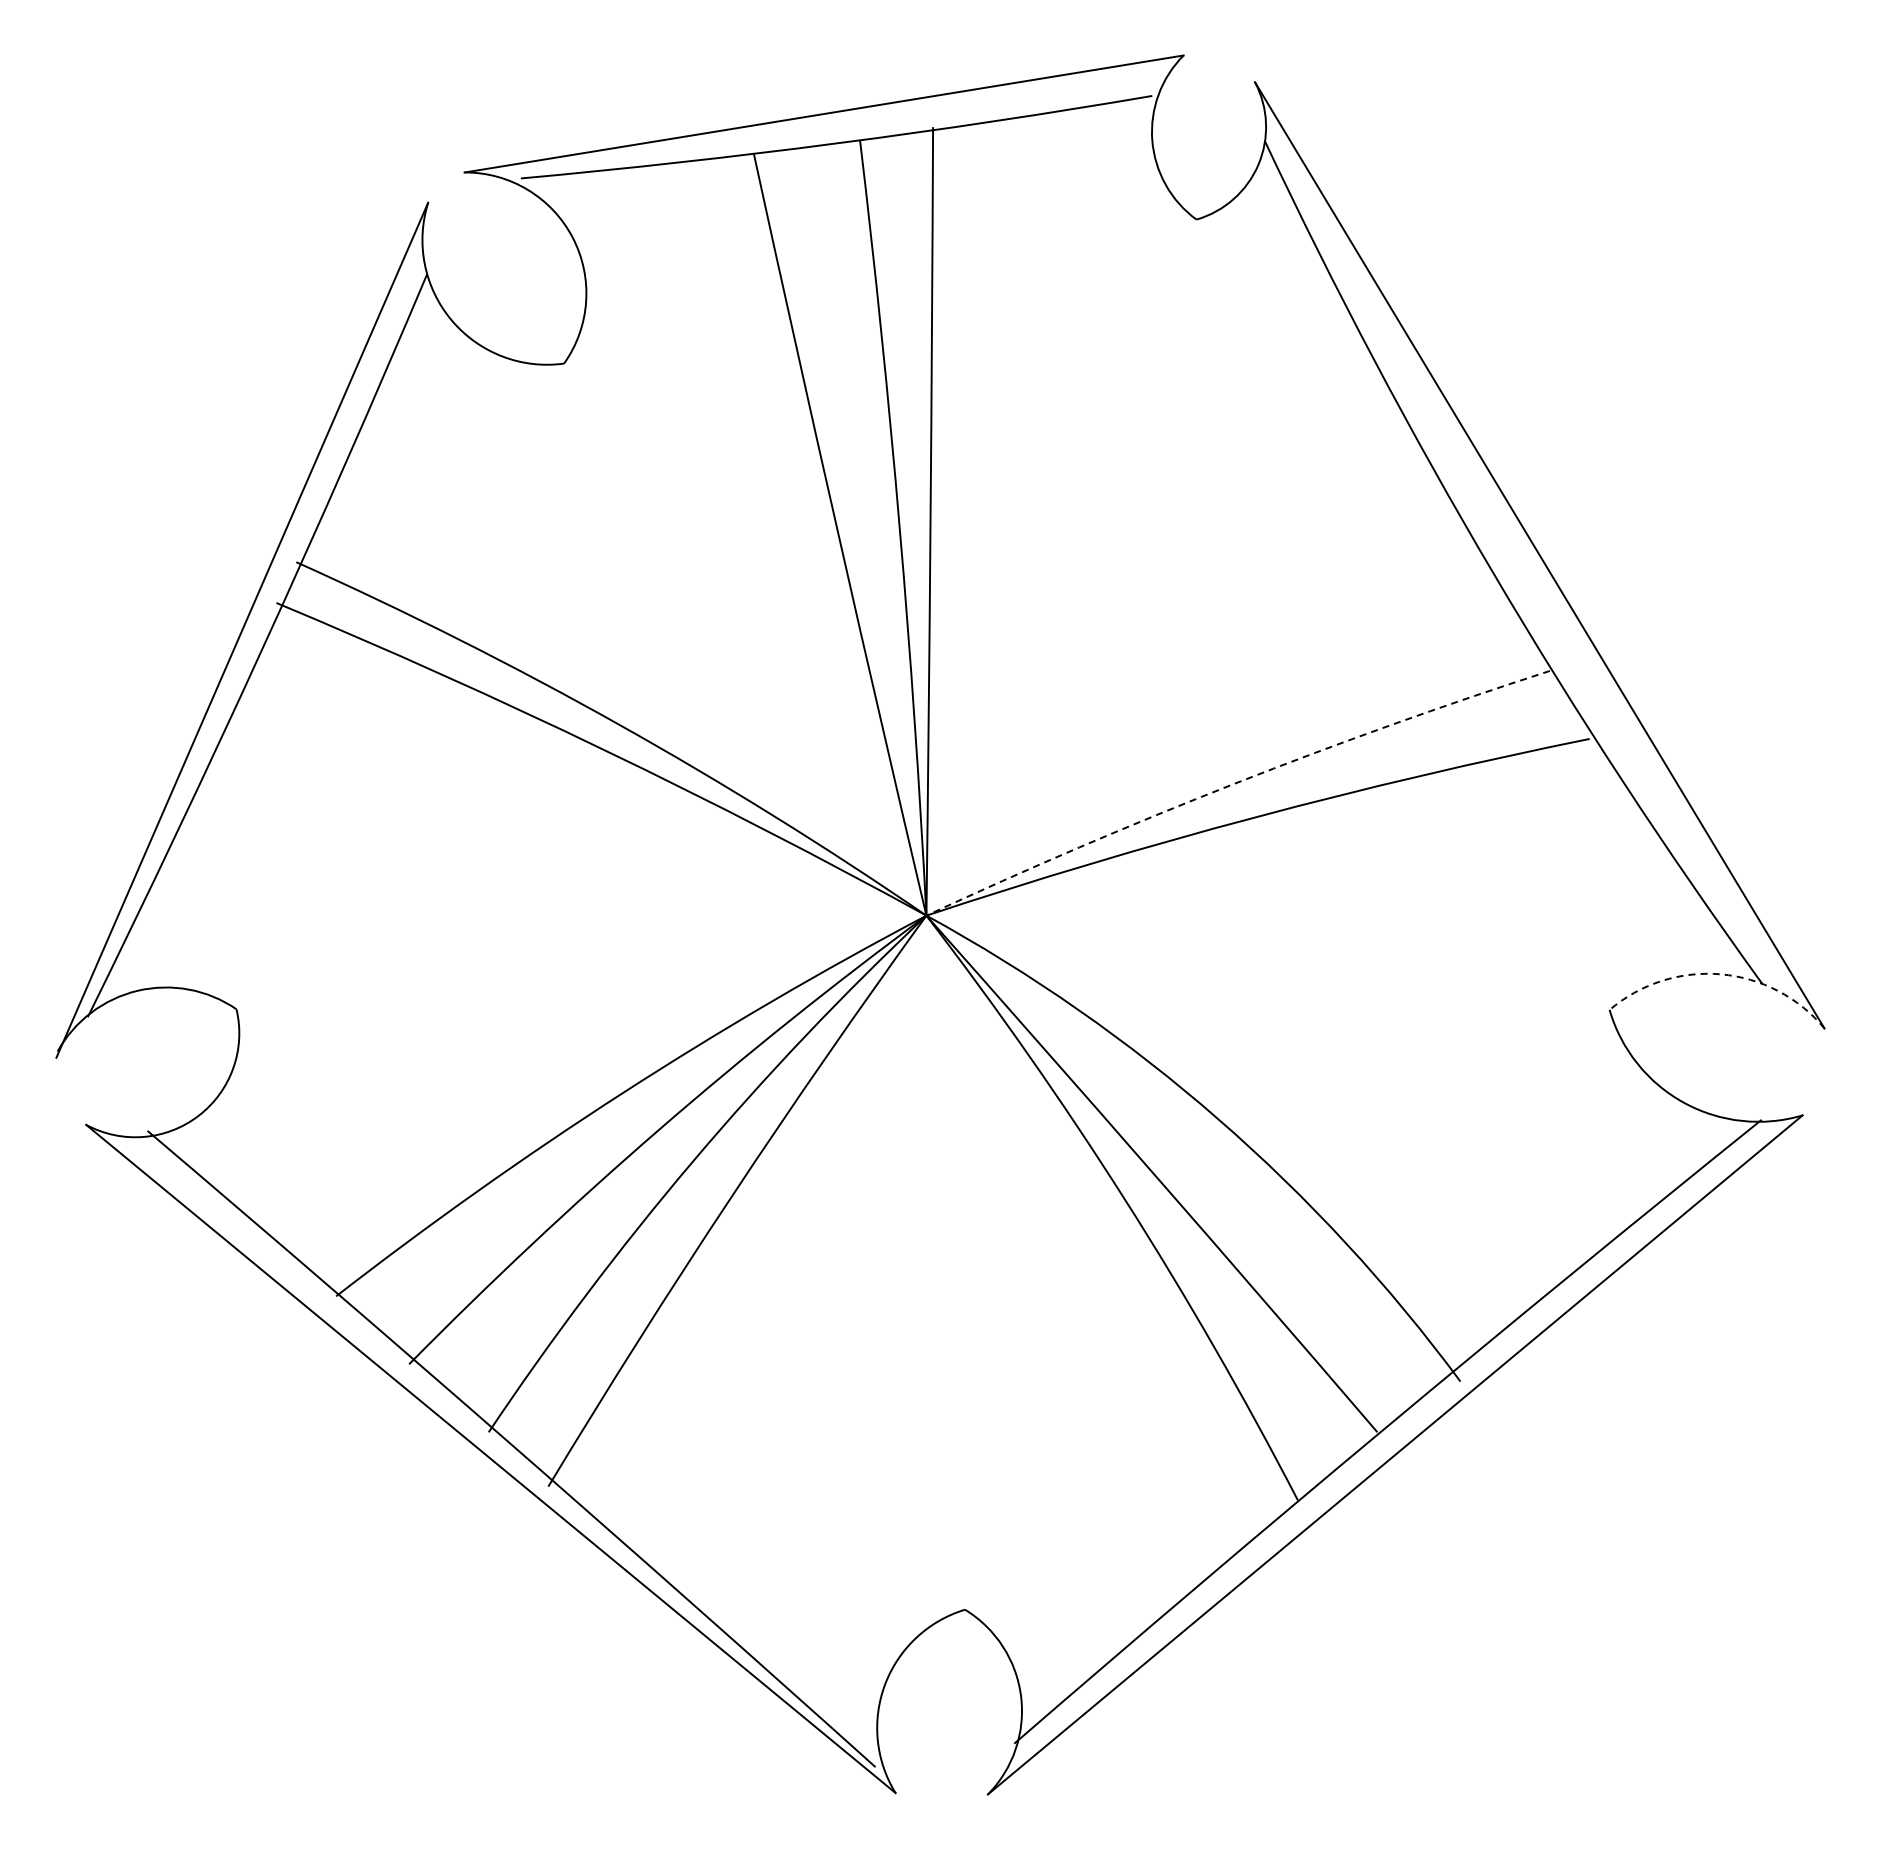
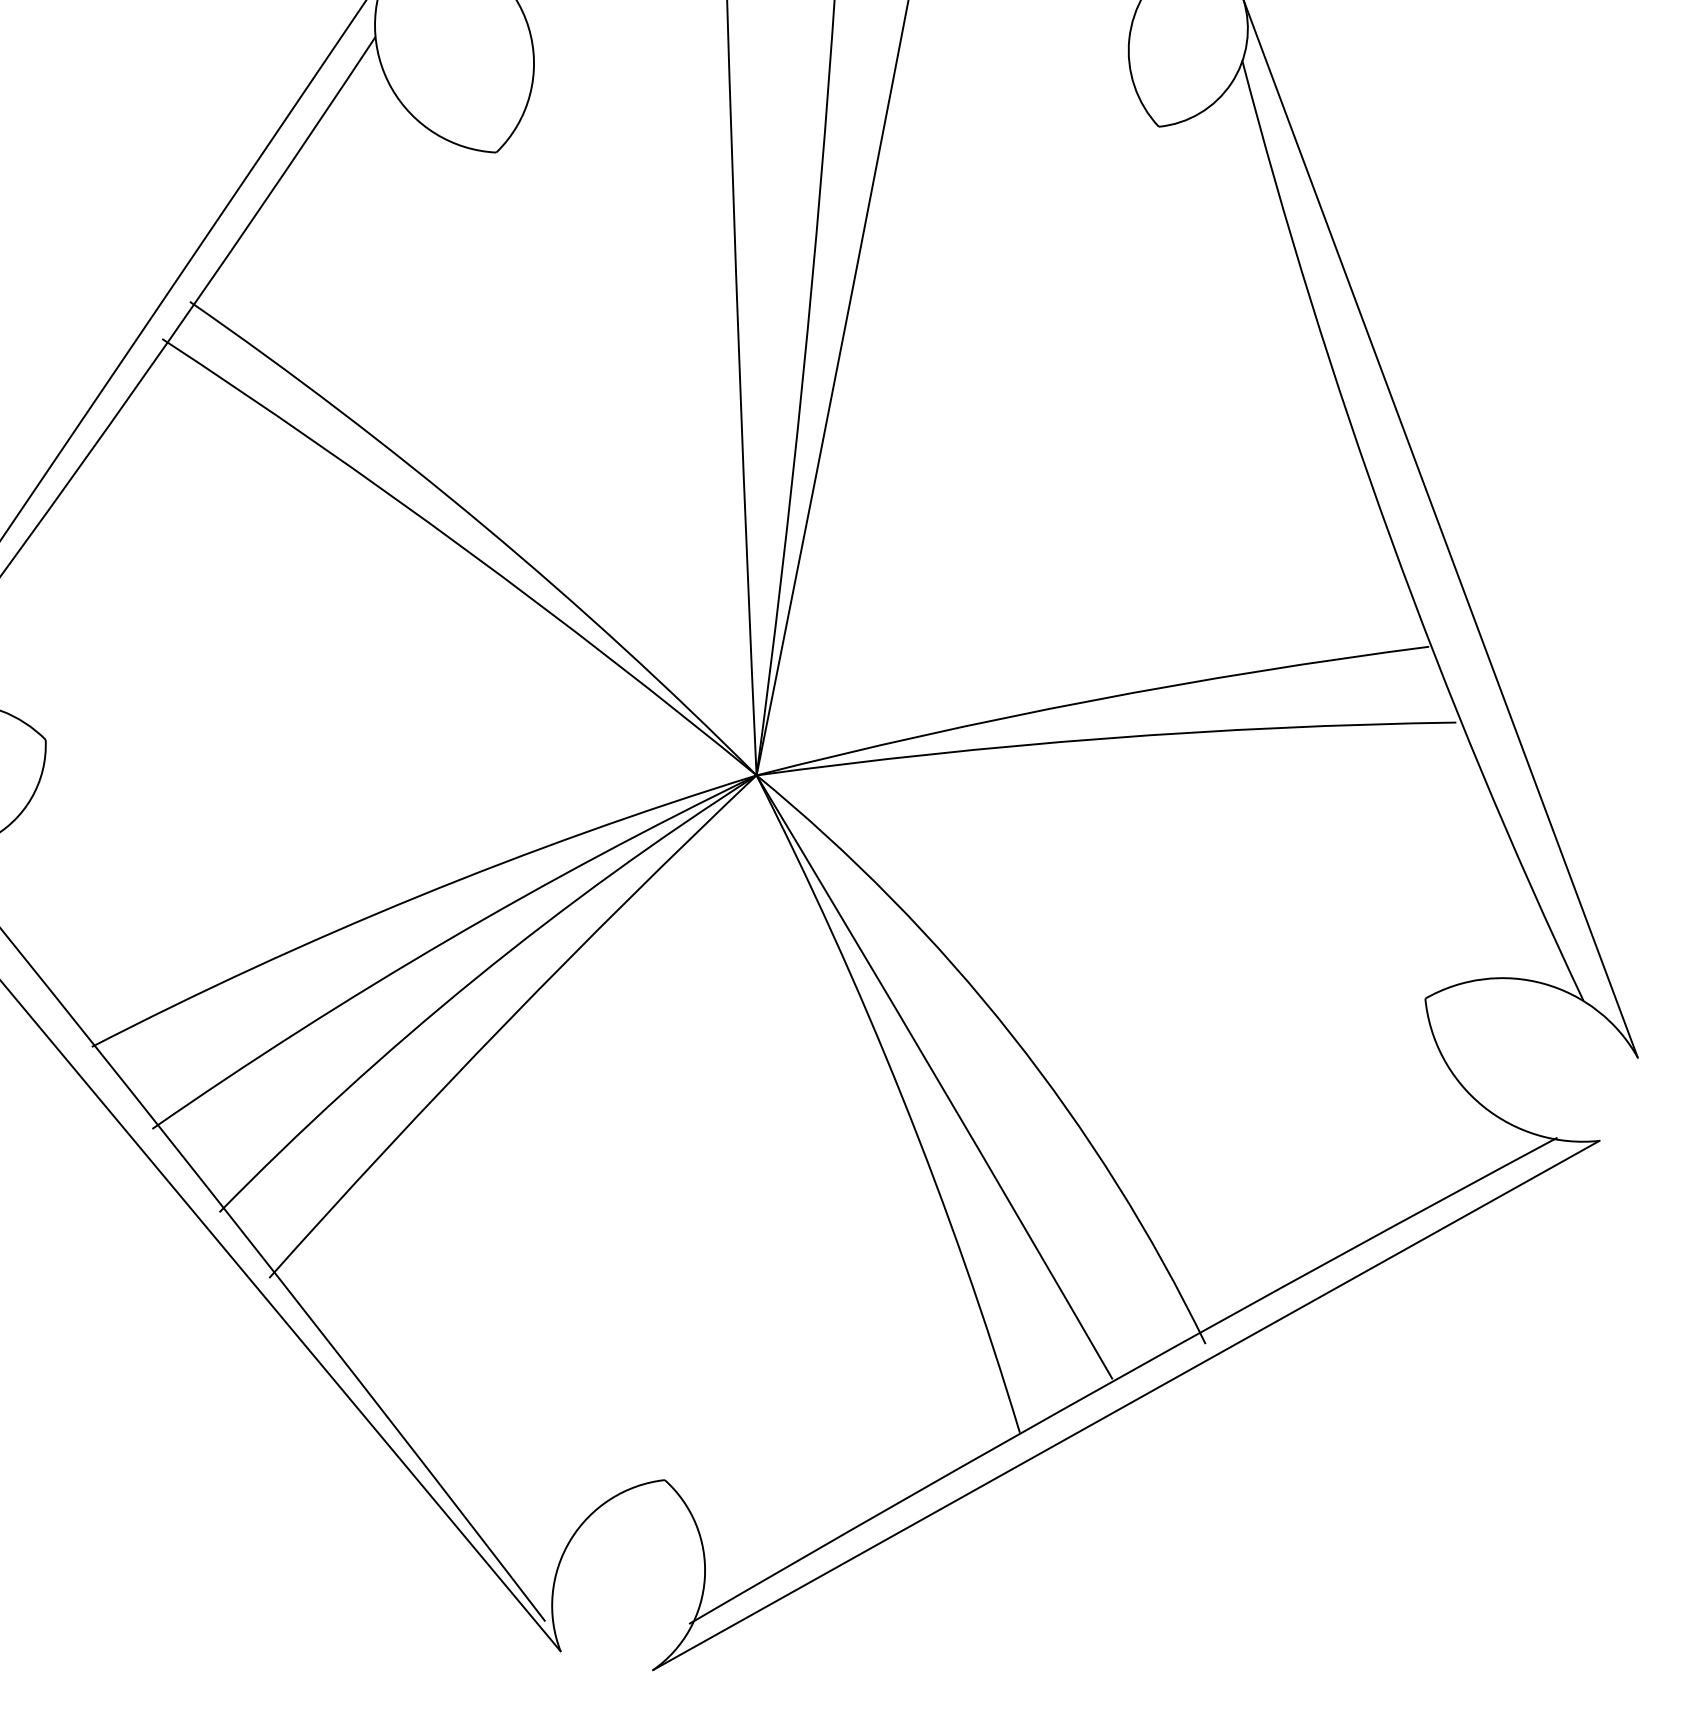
arc: (1234, 783) -> (1091, 700), dashed -> solid
arc: (1721, 974) -> (1544, 984), dashed -> solid

